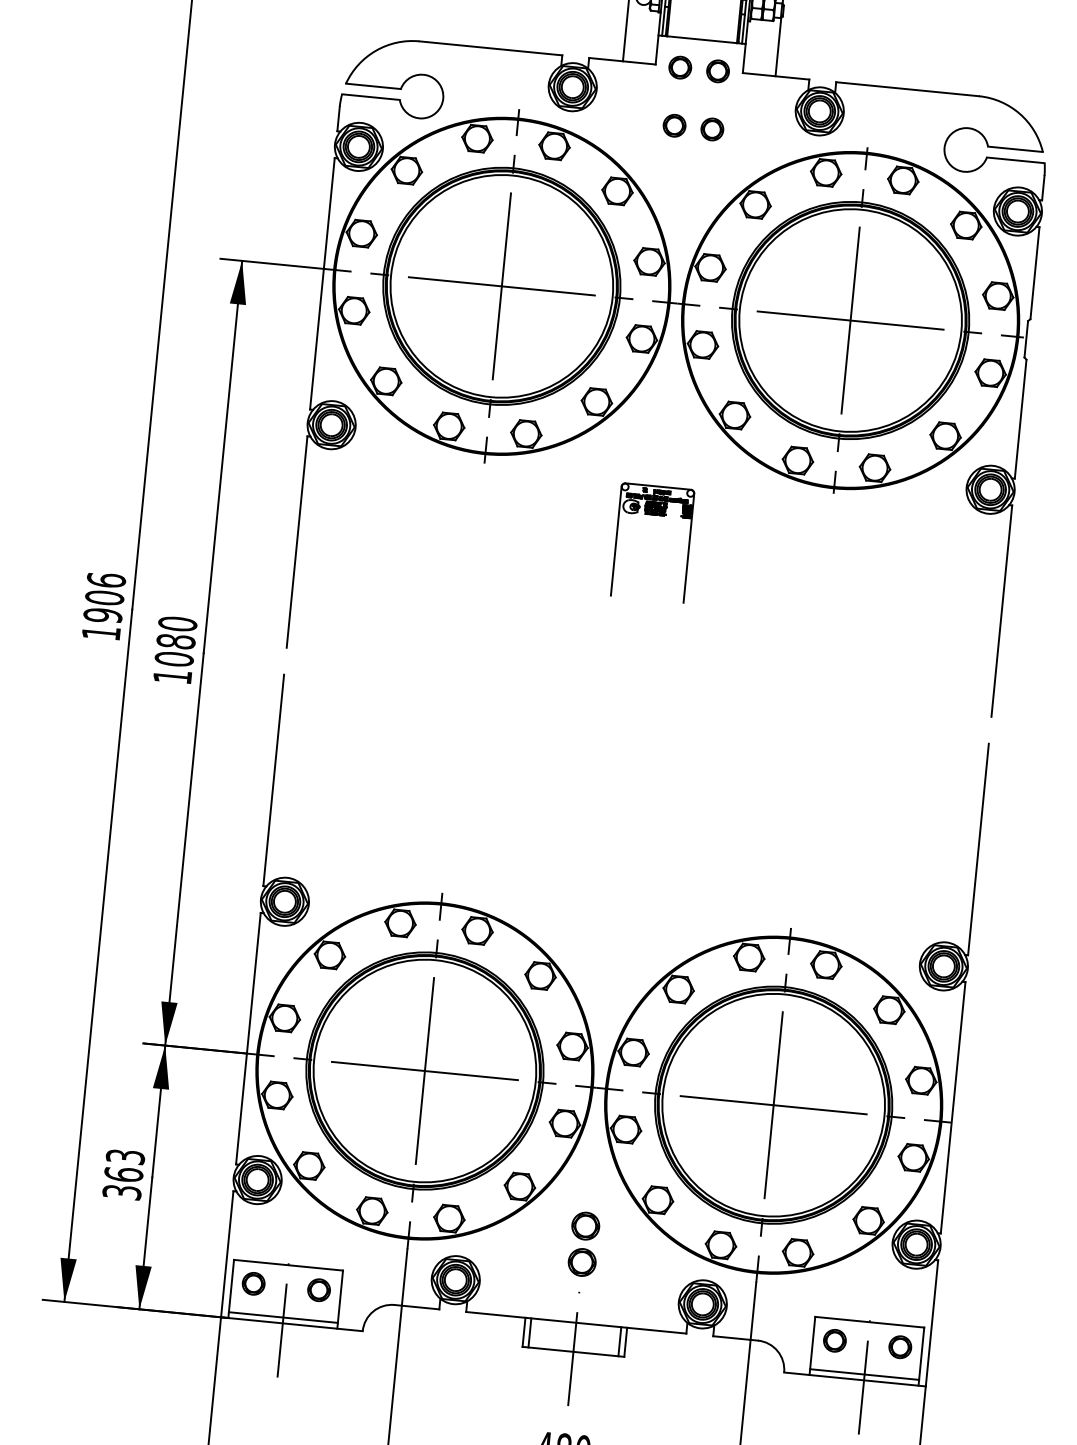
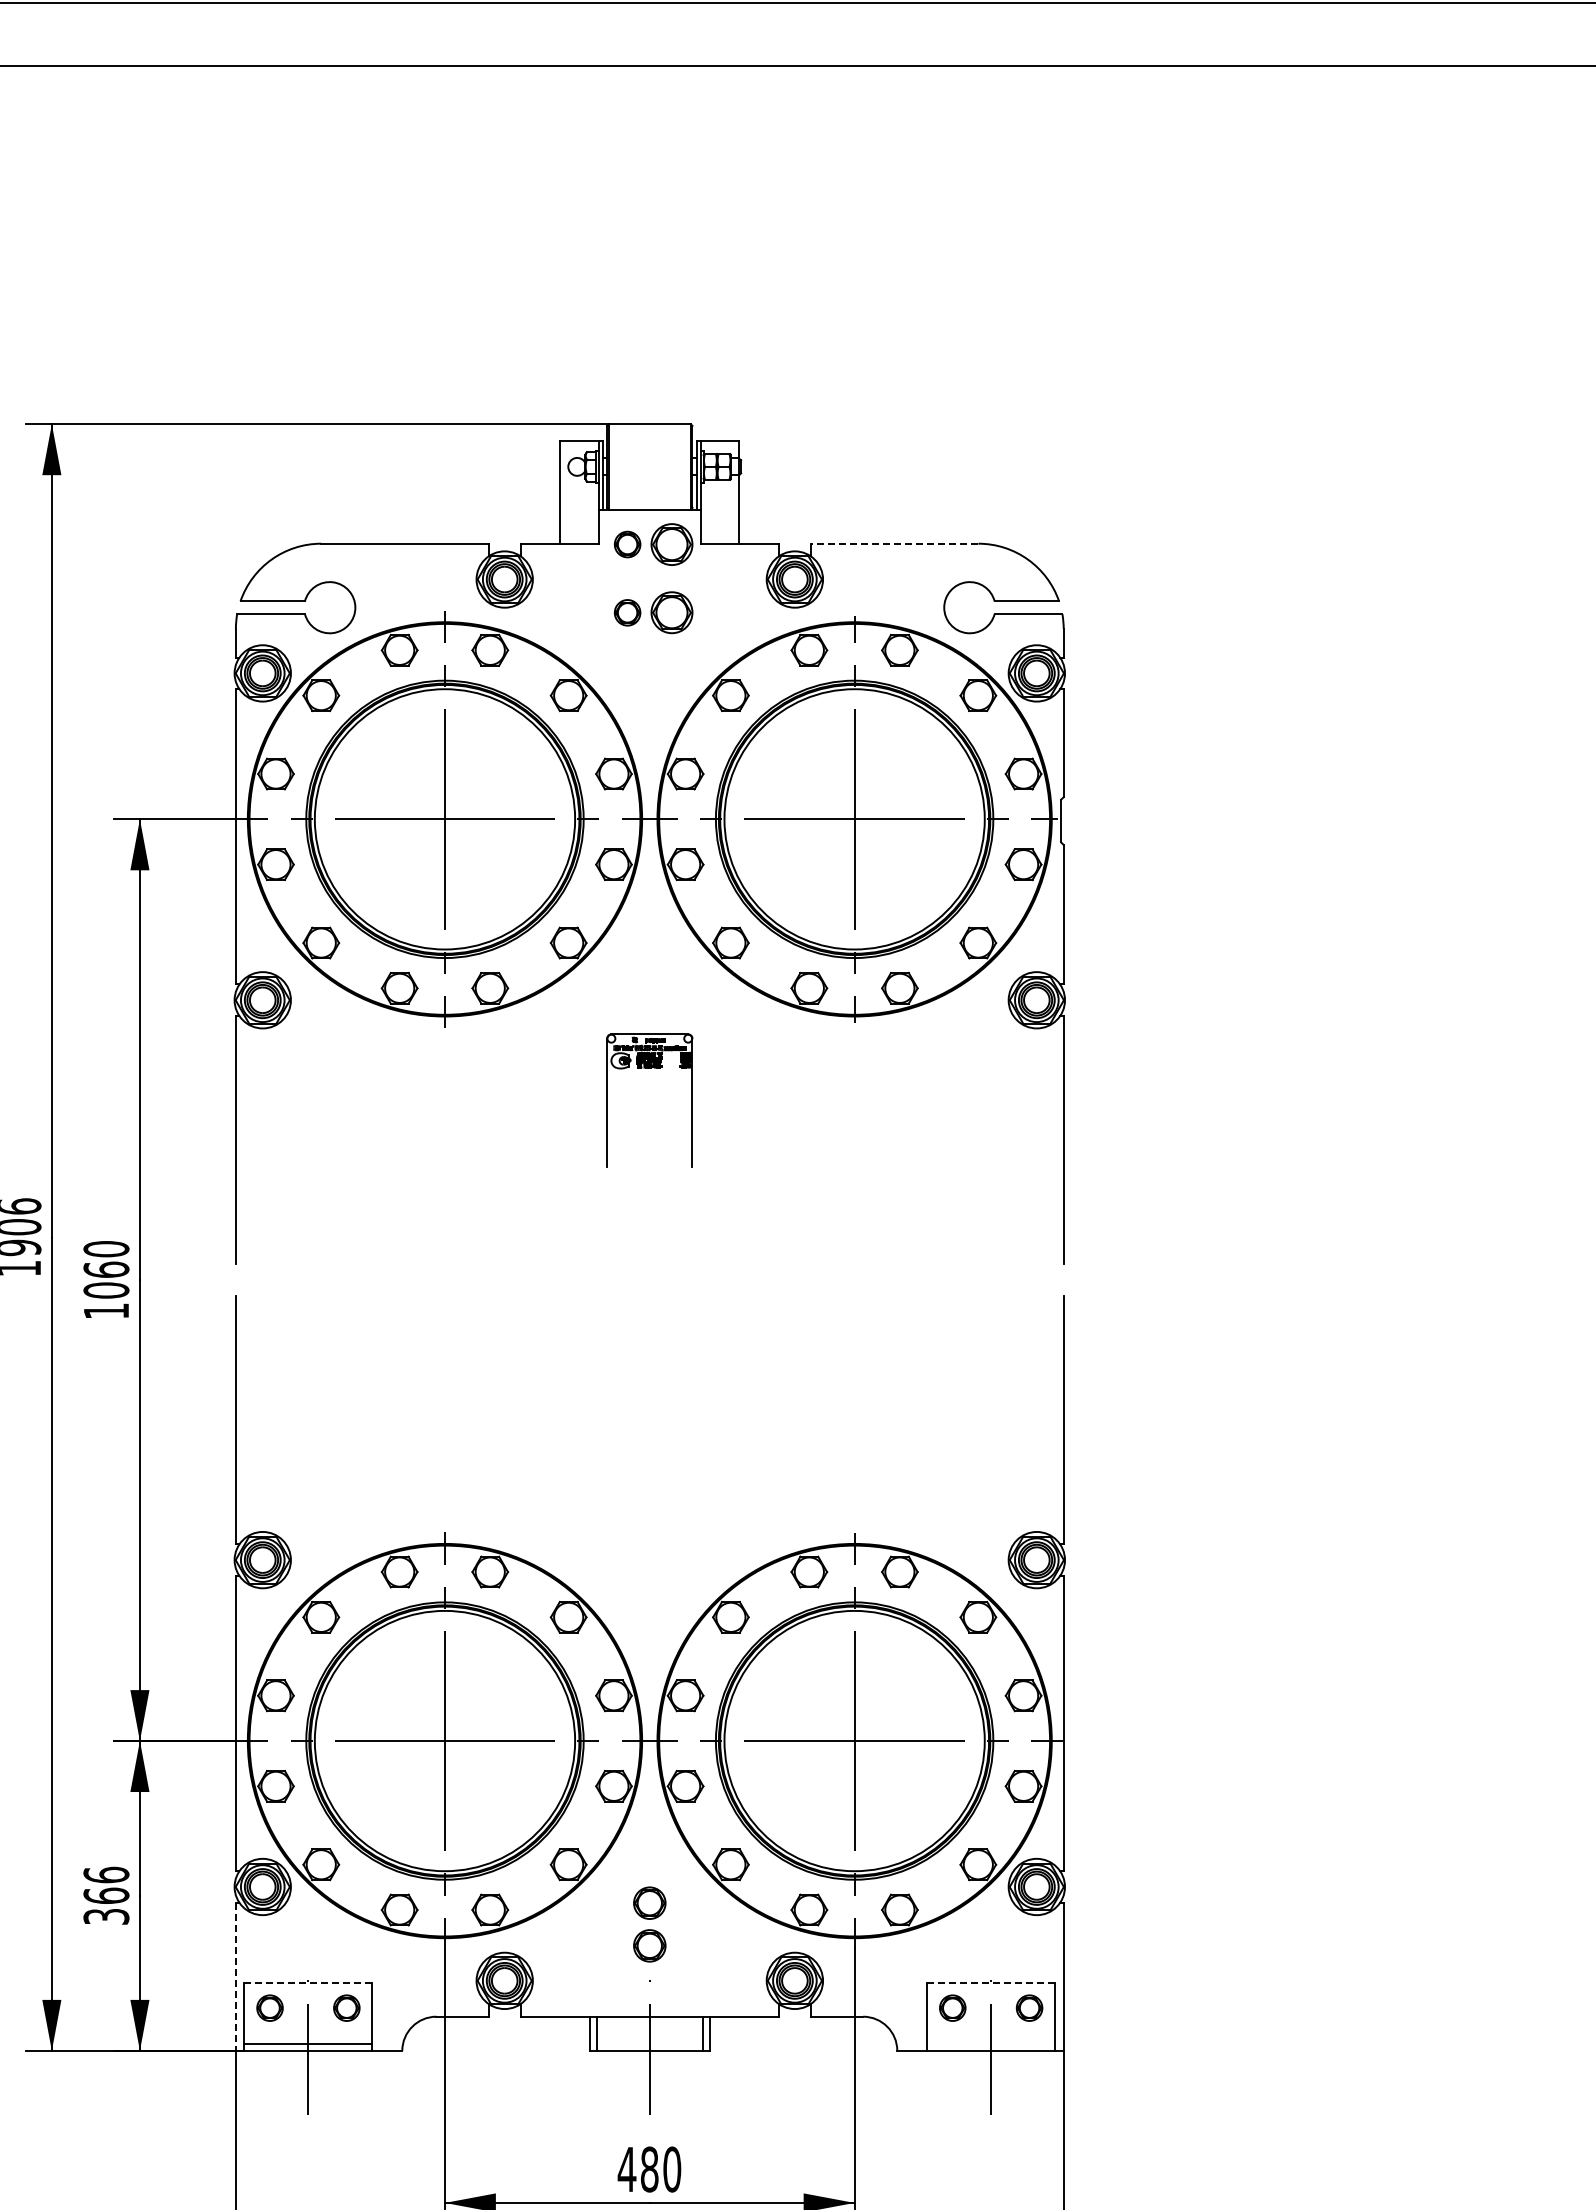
part: (717, 71) -> (671, 544), size x1.6
line: (907, 89) -> (894, 543), solid -> dashed
part: (711, 129) -> (671, 612), size x1.6
text: (176, 641) -> (106, 1269), 1080 -> 1060
text: (125, 1156) -> (106, 1874), 363 -> 366
line: (226, 1254) -> (235, 1977), solid -> dashed
line: (287, 1265) -> (307, 1982), solid -> dashed
line: (869, 1322) -> (990, 1982), solid -> dashed
line: (864, 1374) -> (991, 2044), removed

